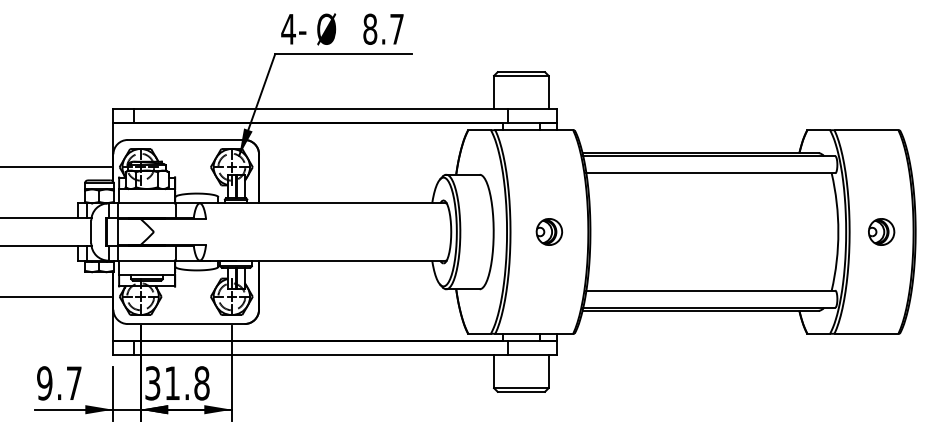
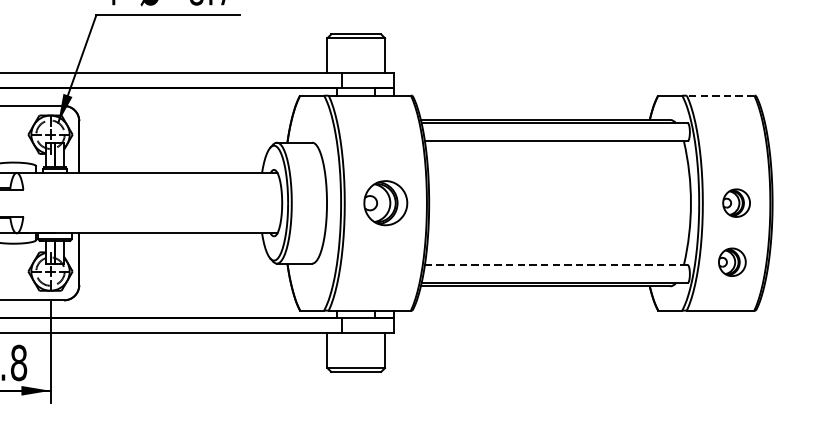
line: (866, 130) -> (720, 95), solid -> dashed
part: (549, 231) -> (385, 202), size x1.6
part: (877, 287) -> (732, 261), added
line: (710, 290) -> (555, 264), solid -> dashed

